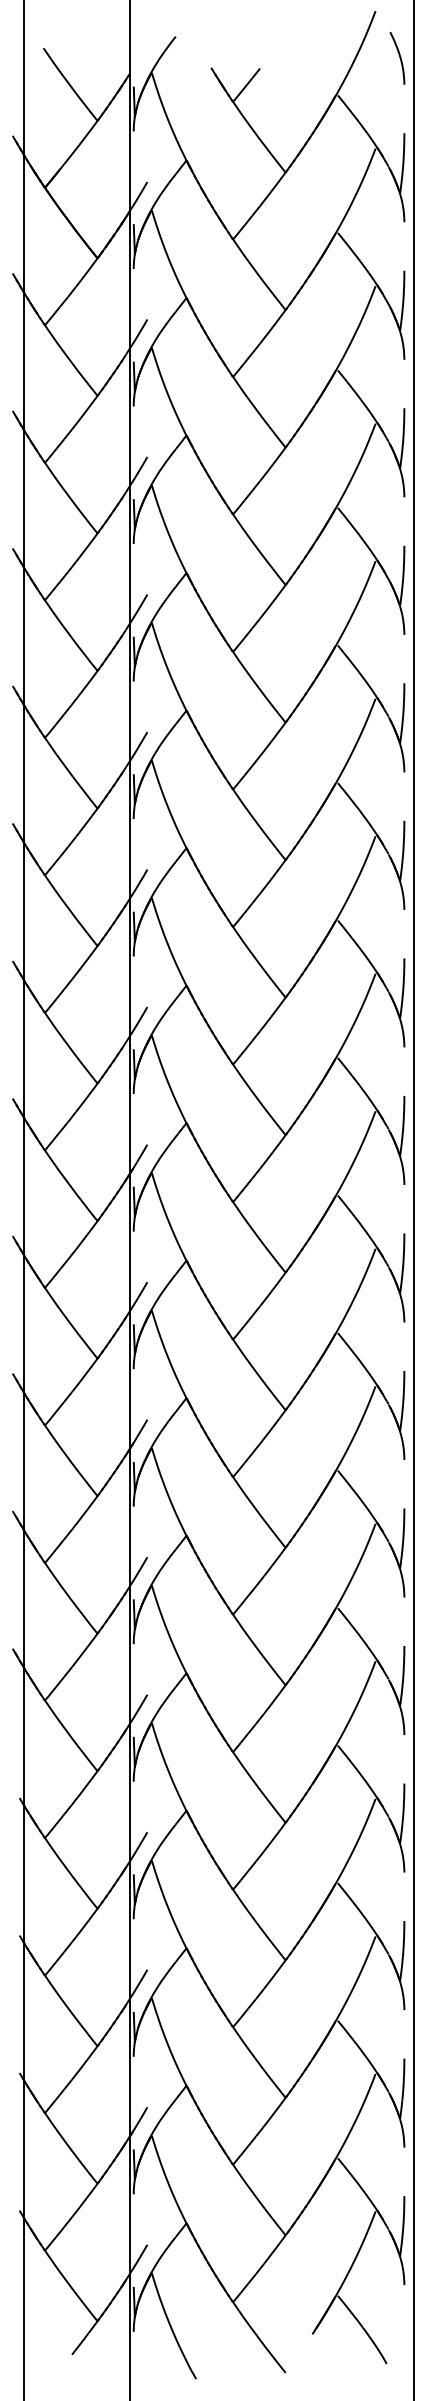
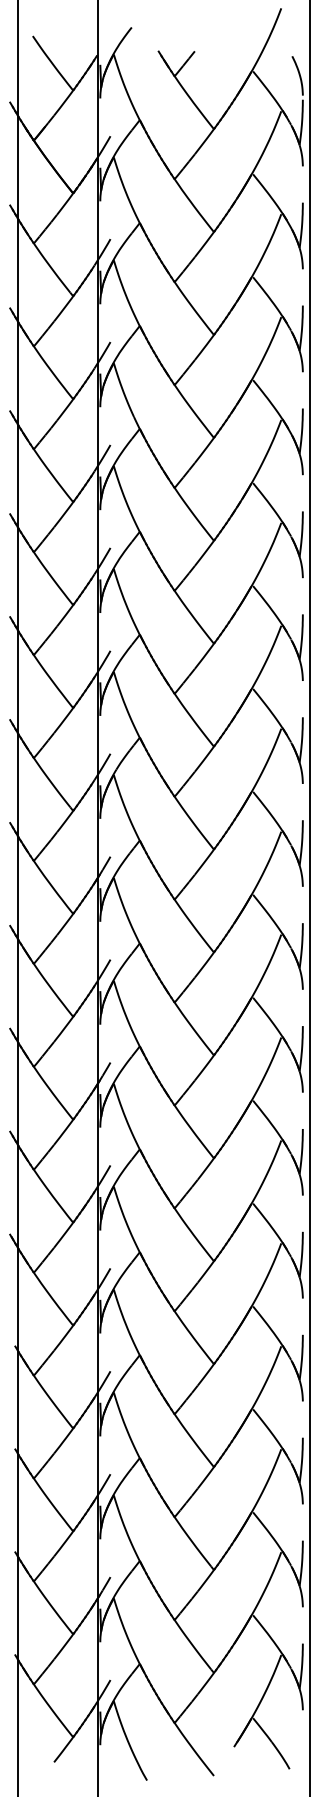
curve: (399, 58) -> (299, 76), moved

